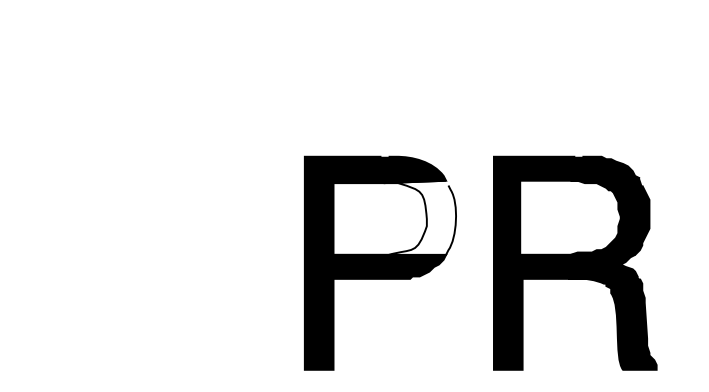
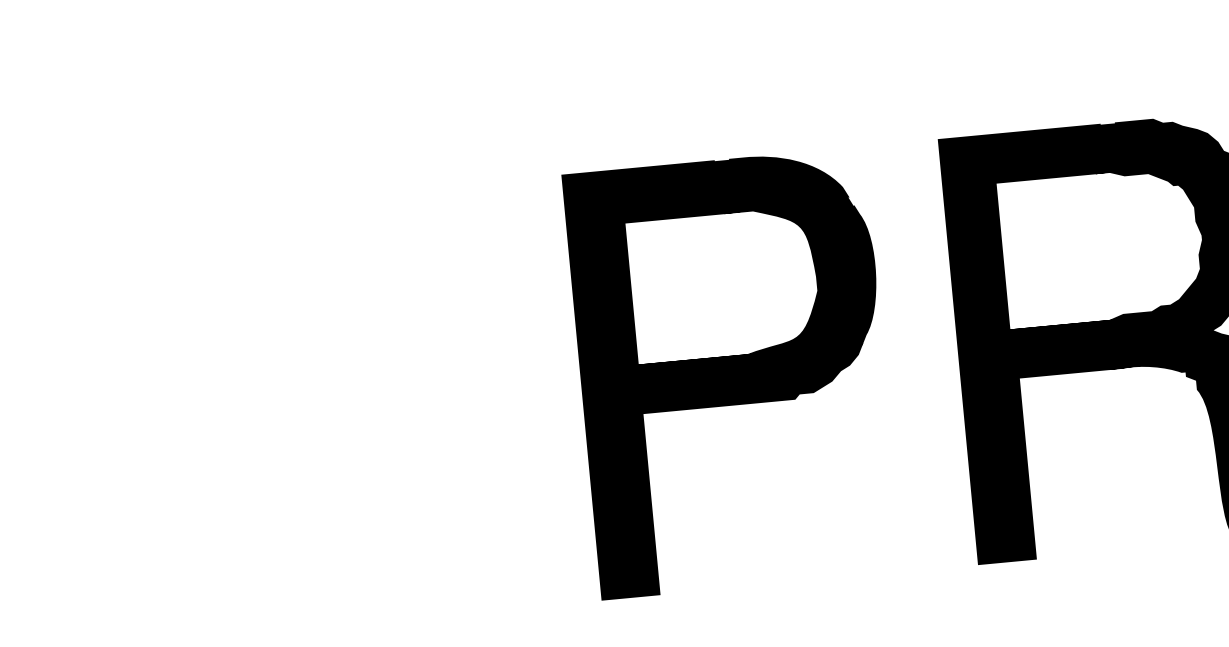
fill: (394, 217) -> (752, 279), added

